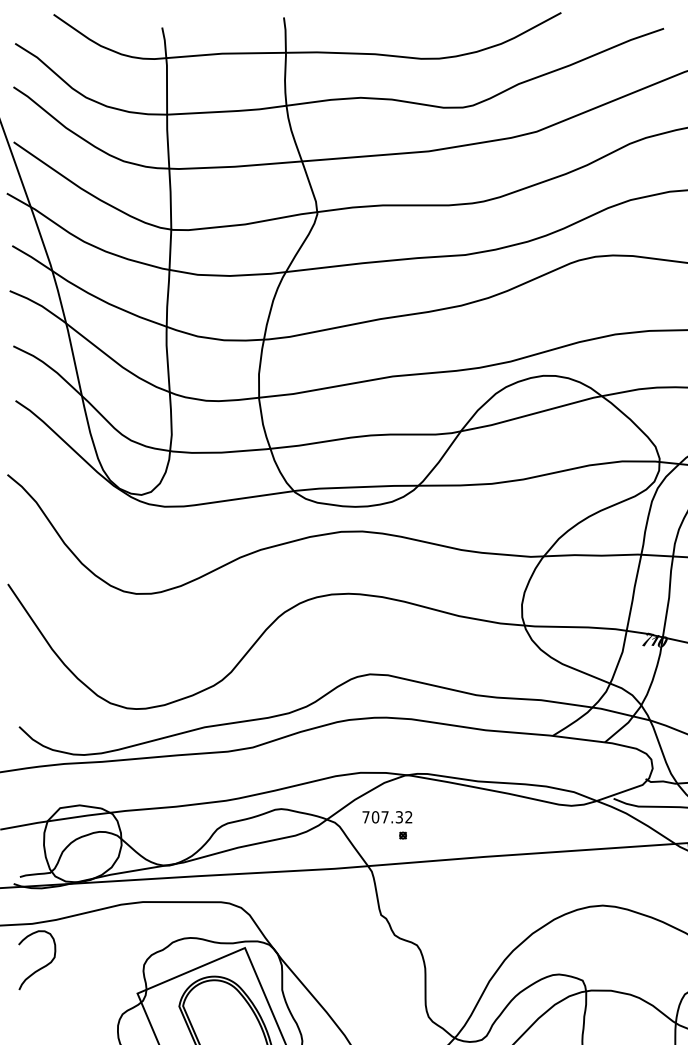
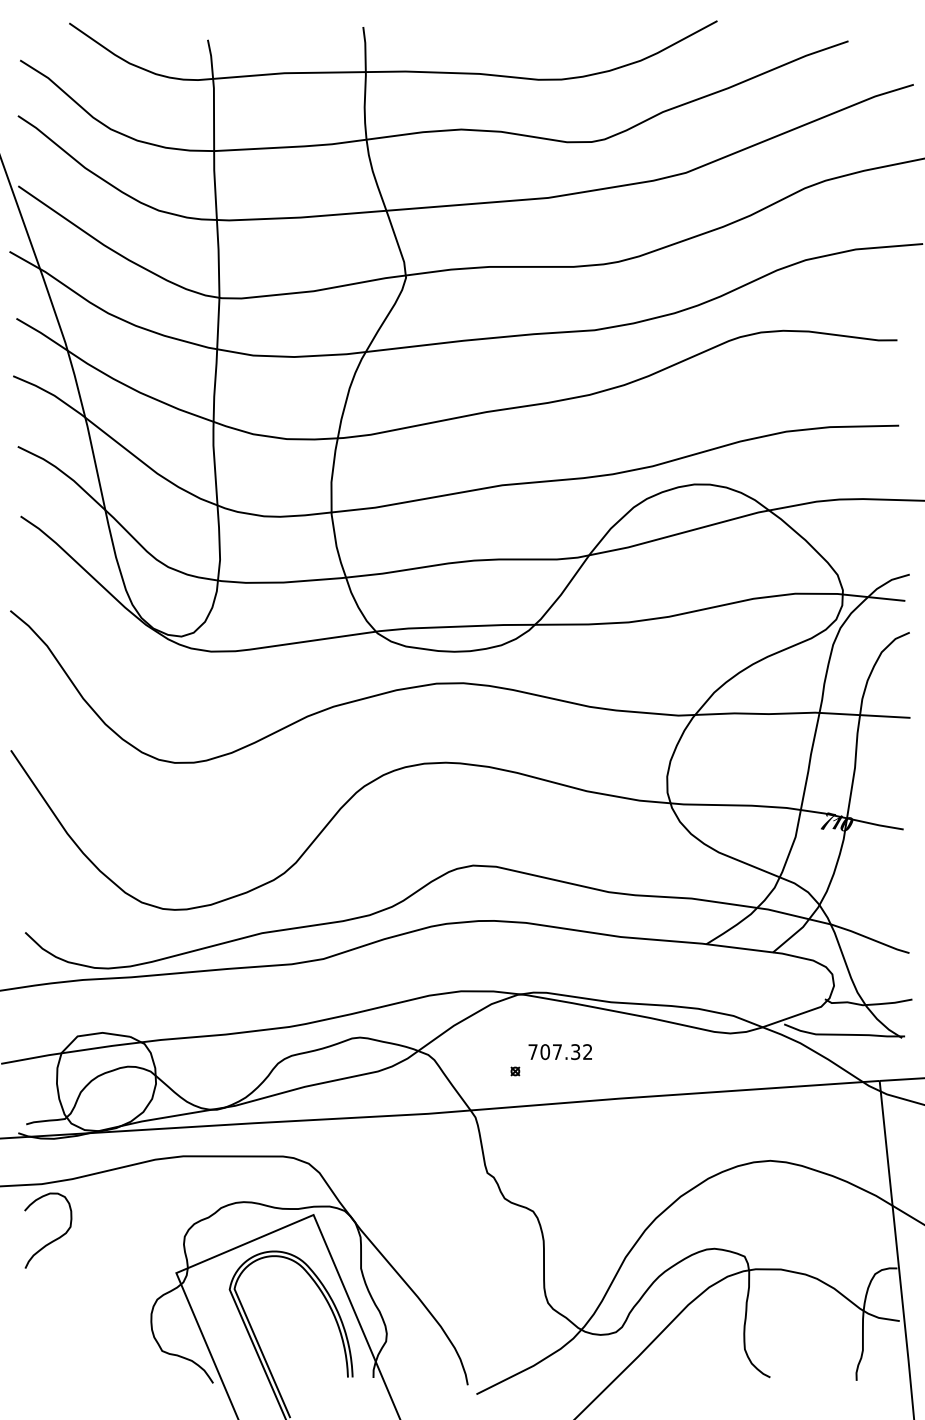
text: (386, 817) -> (559, 1052), moved

